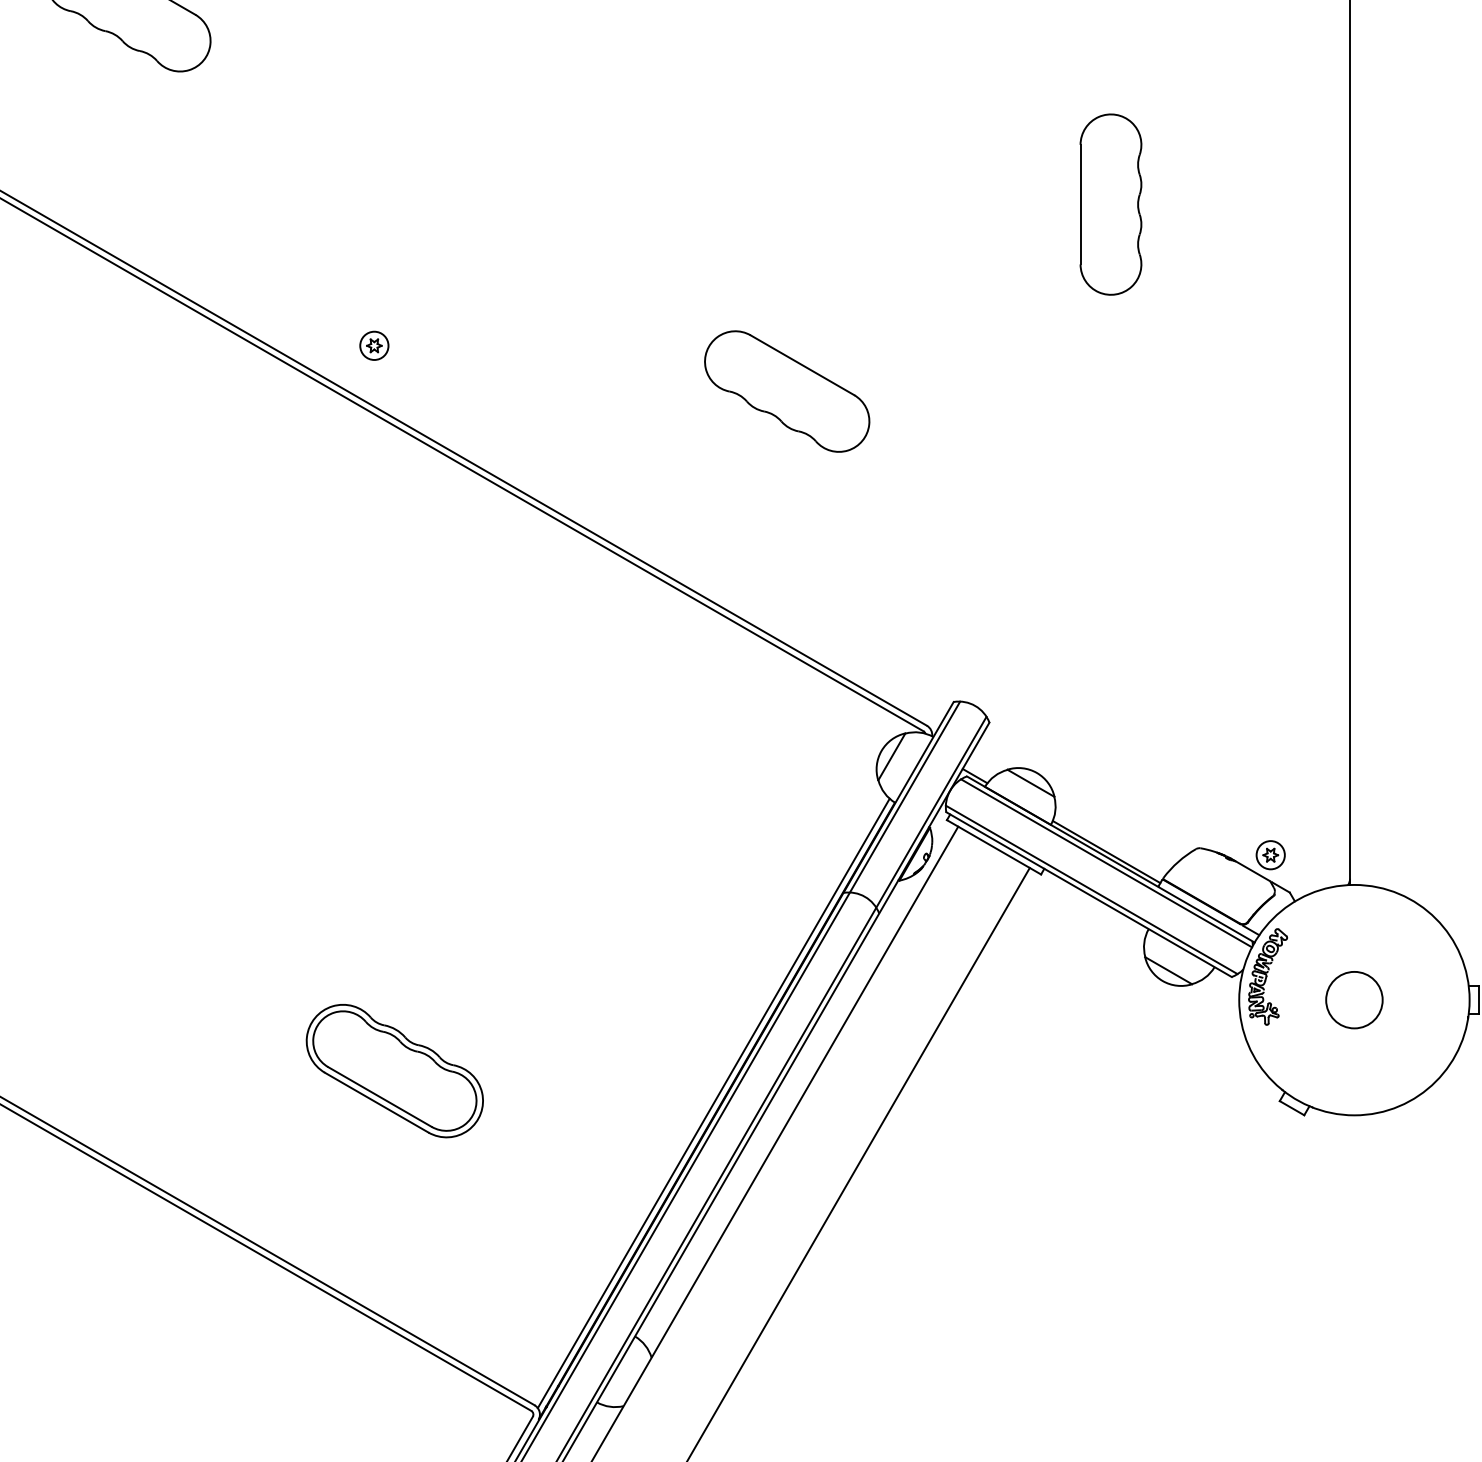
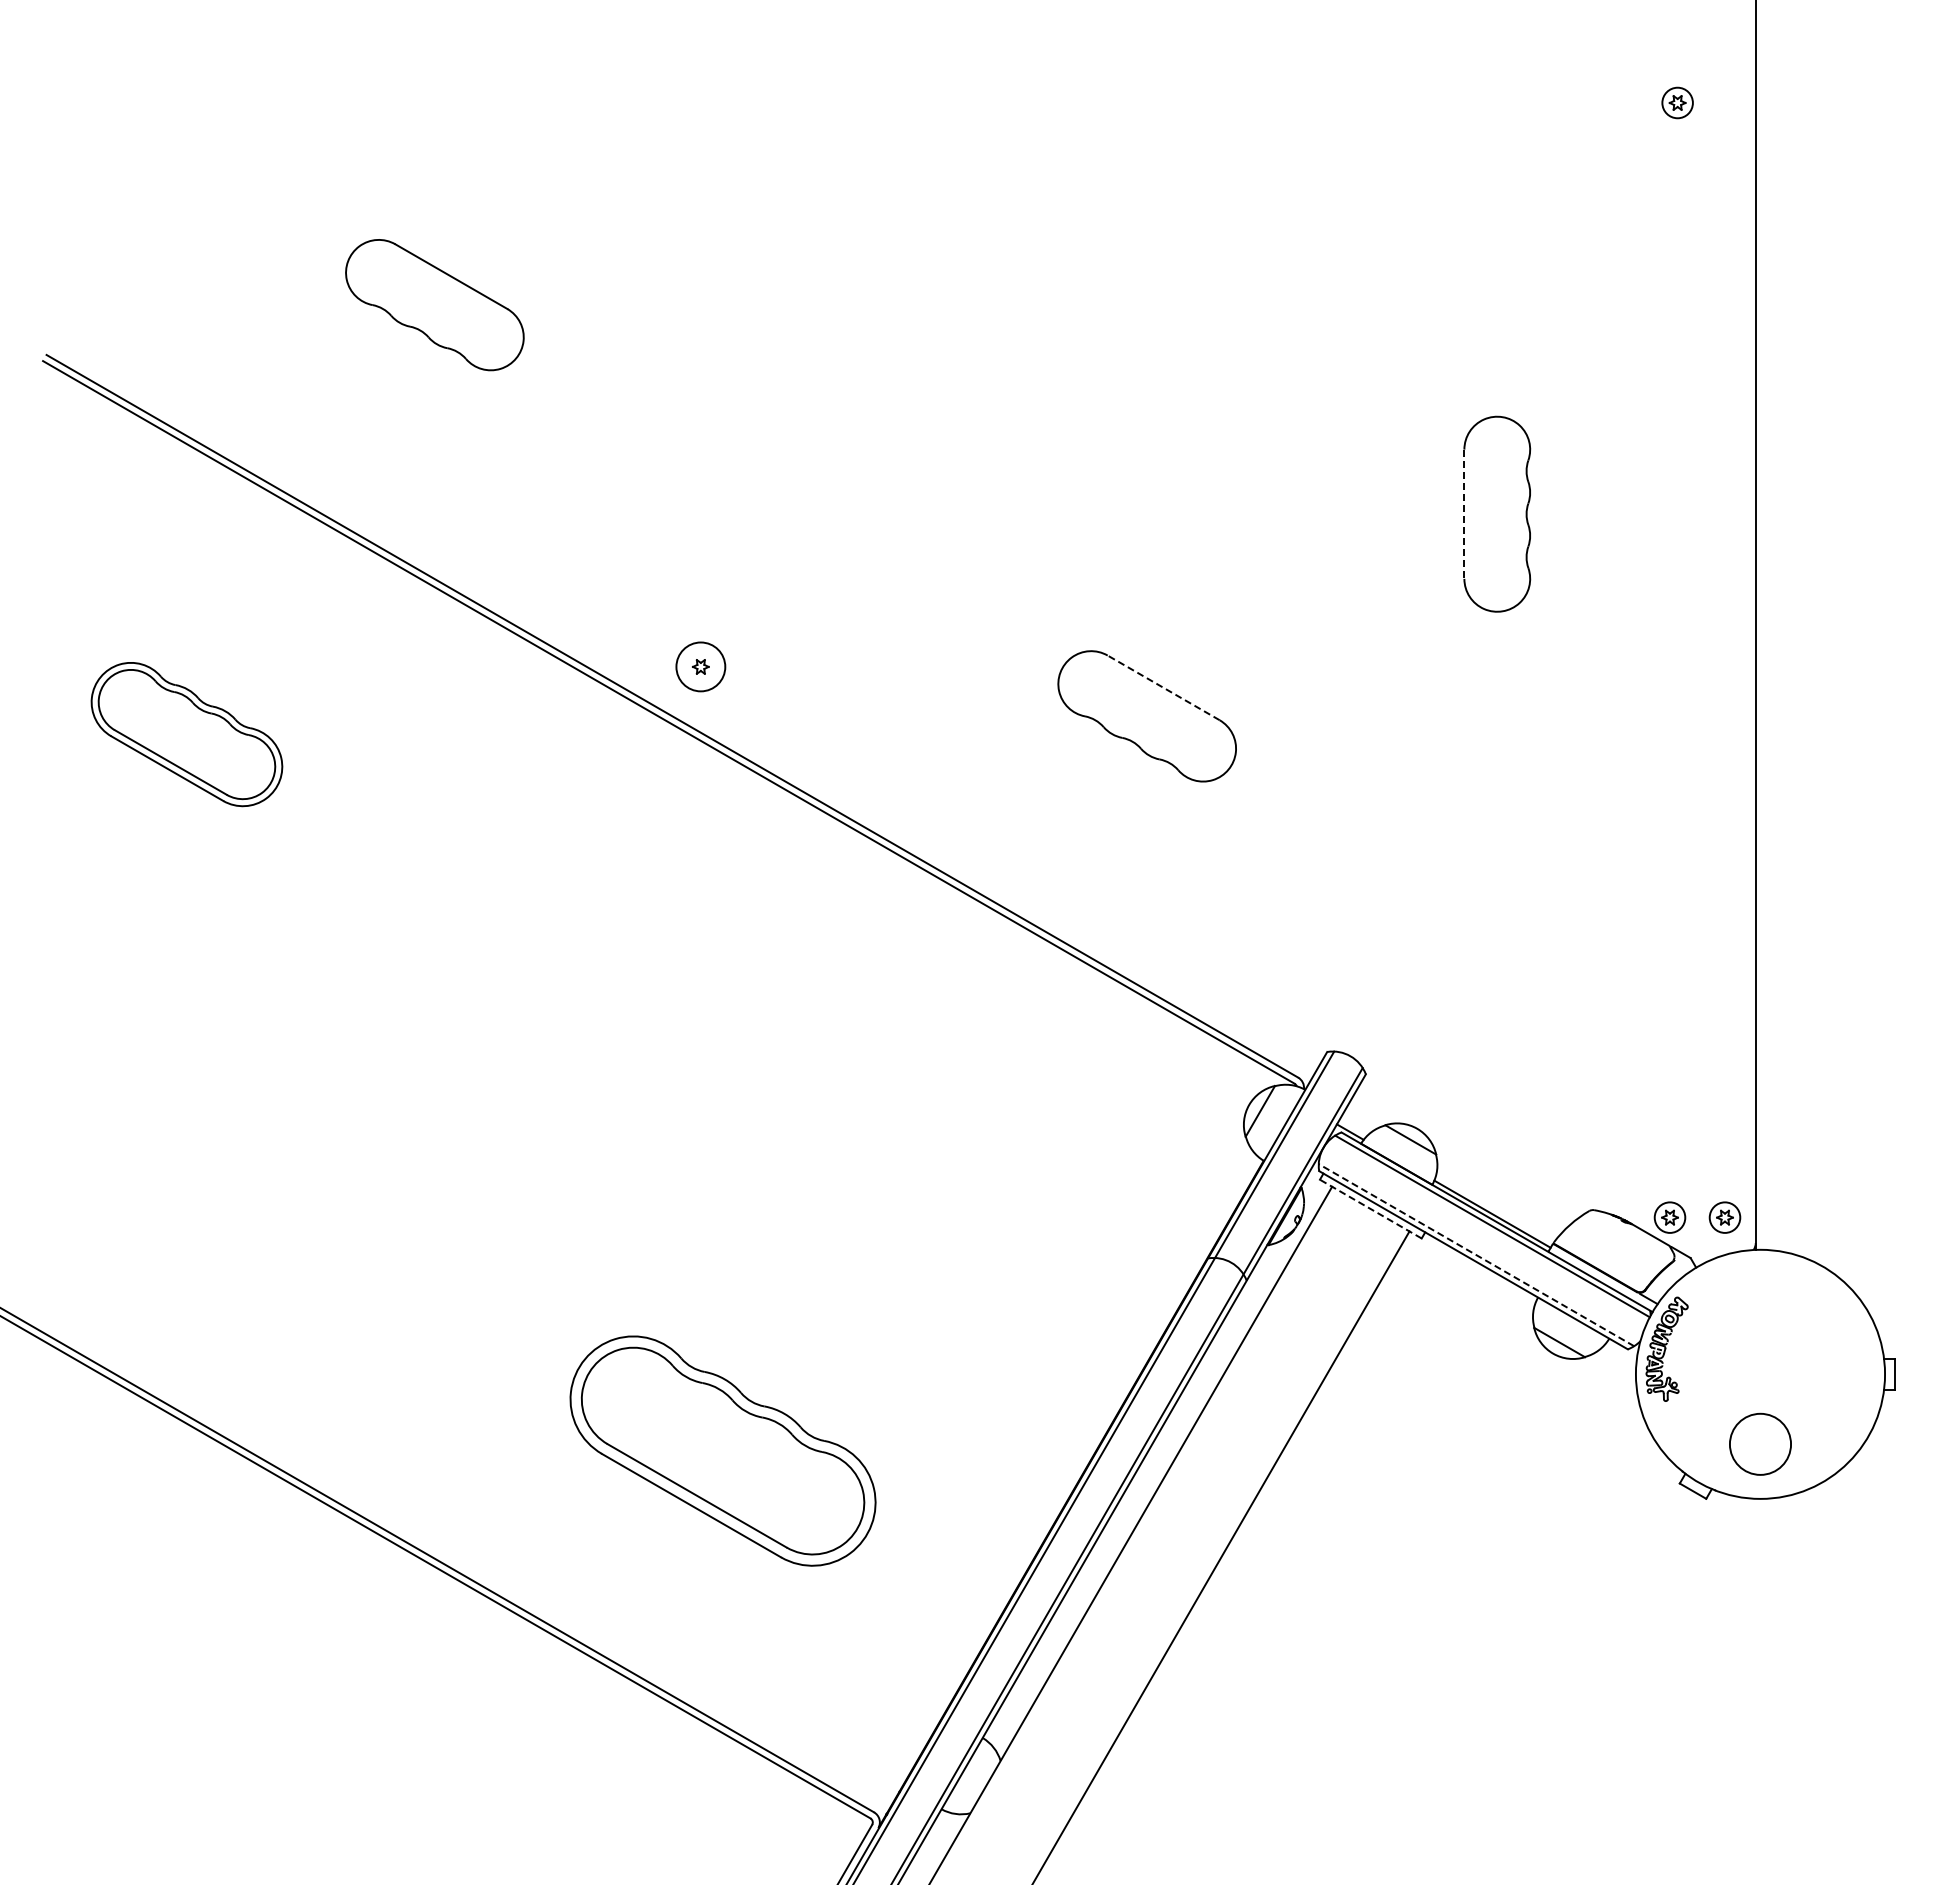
line: (1080, 204) -> (1464, 514), solid -> dashed
circle: (374, 345) -> (700, 666), size x1.6
line: (802, 364) -> (1163, 687), solid -> dashed
line: (993, 847) -> (1370, 1209), solid -> dashed
part: (1321, 855) -> (1724, 1217), added
line: (1091, 889) -> (1476, 1254), solid -> dashed
circle: (1354, 999) -> (1760, 1443), moved
part: (394, 1070) -> (722, 1450), size x1.6
line: (713, 1102) -> (1067, 1485), removed

